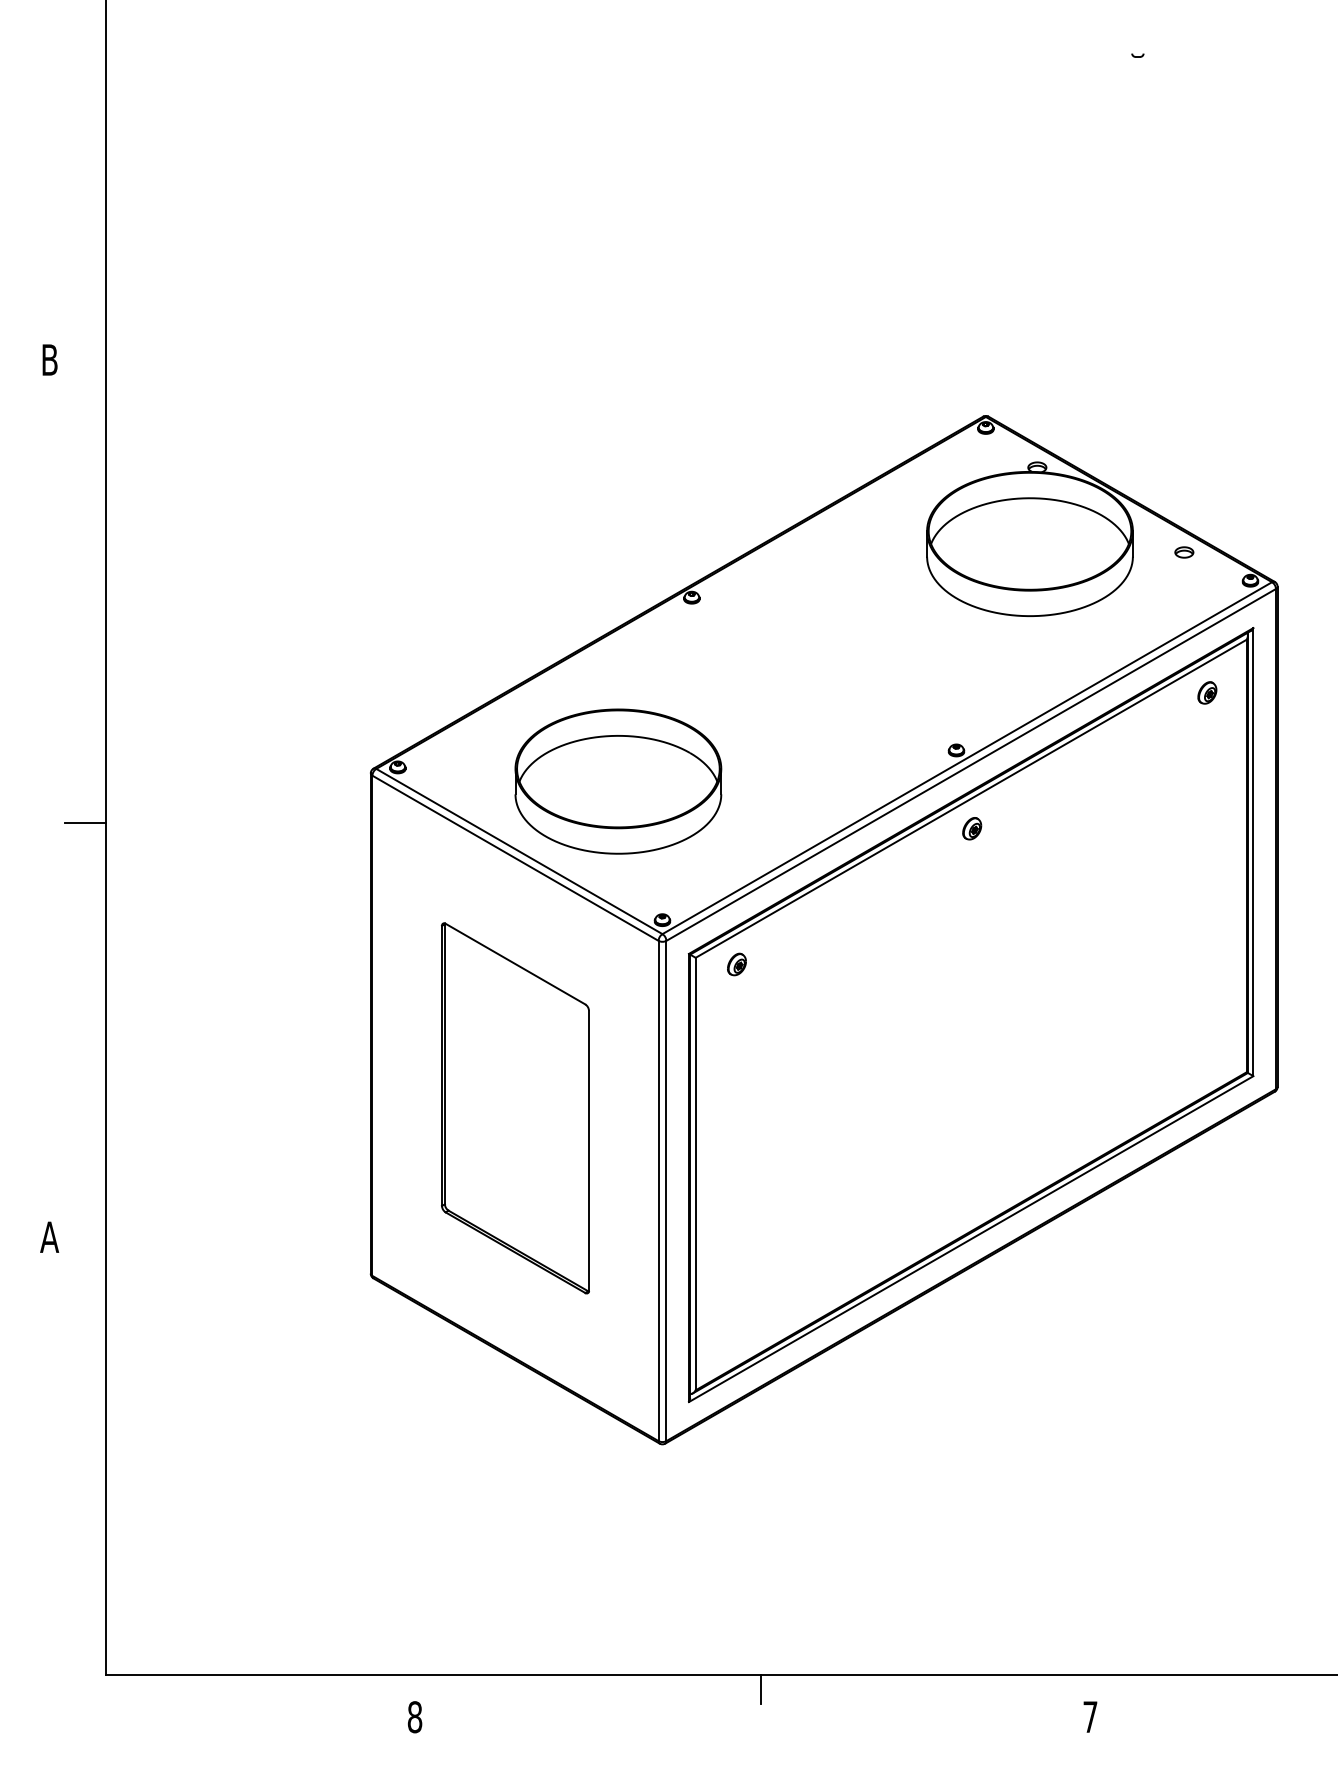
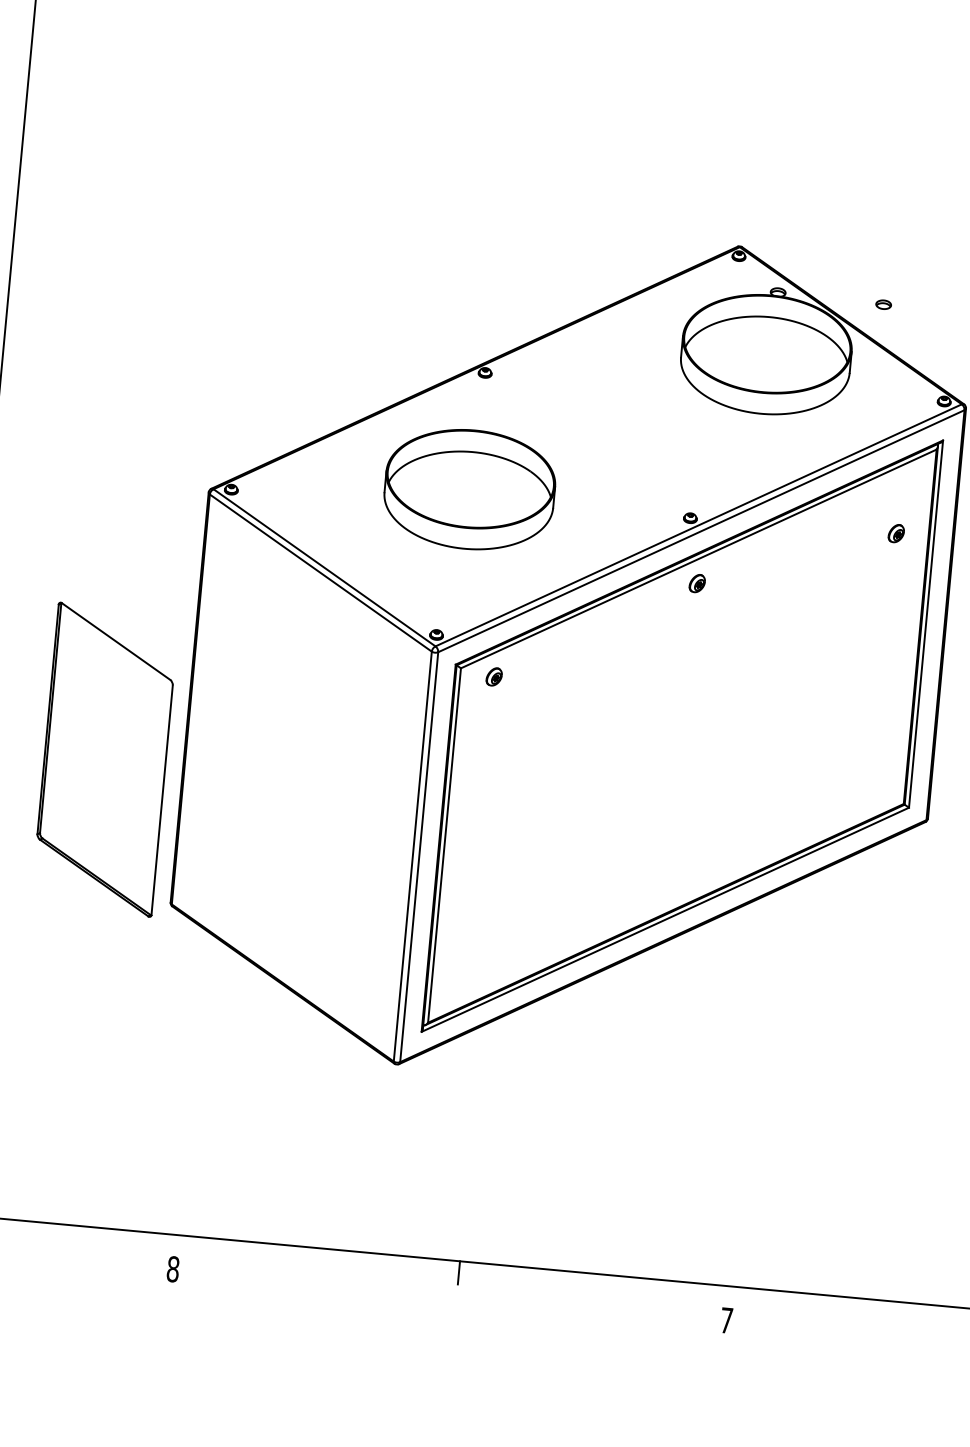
part: (1184, 552) -> (883, 304), moved
part: (1207, 692) -> (896, 533), moved
part: (618, 781) -> (469, 489), moved
part: (515, 1108) -> (105, 759), moved

